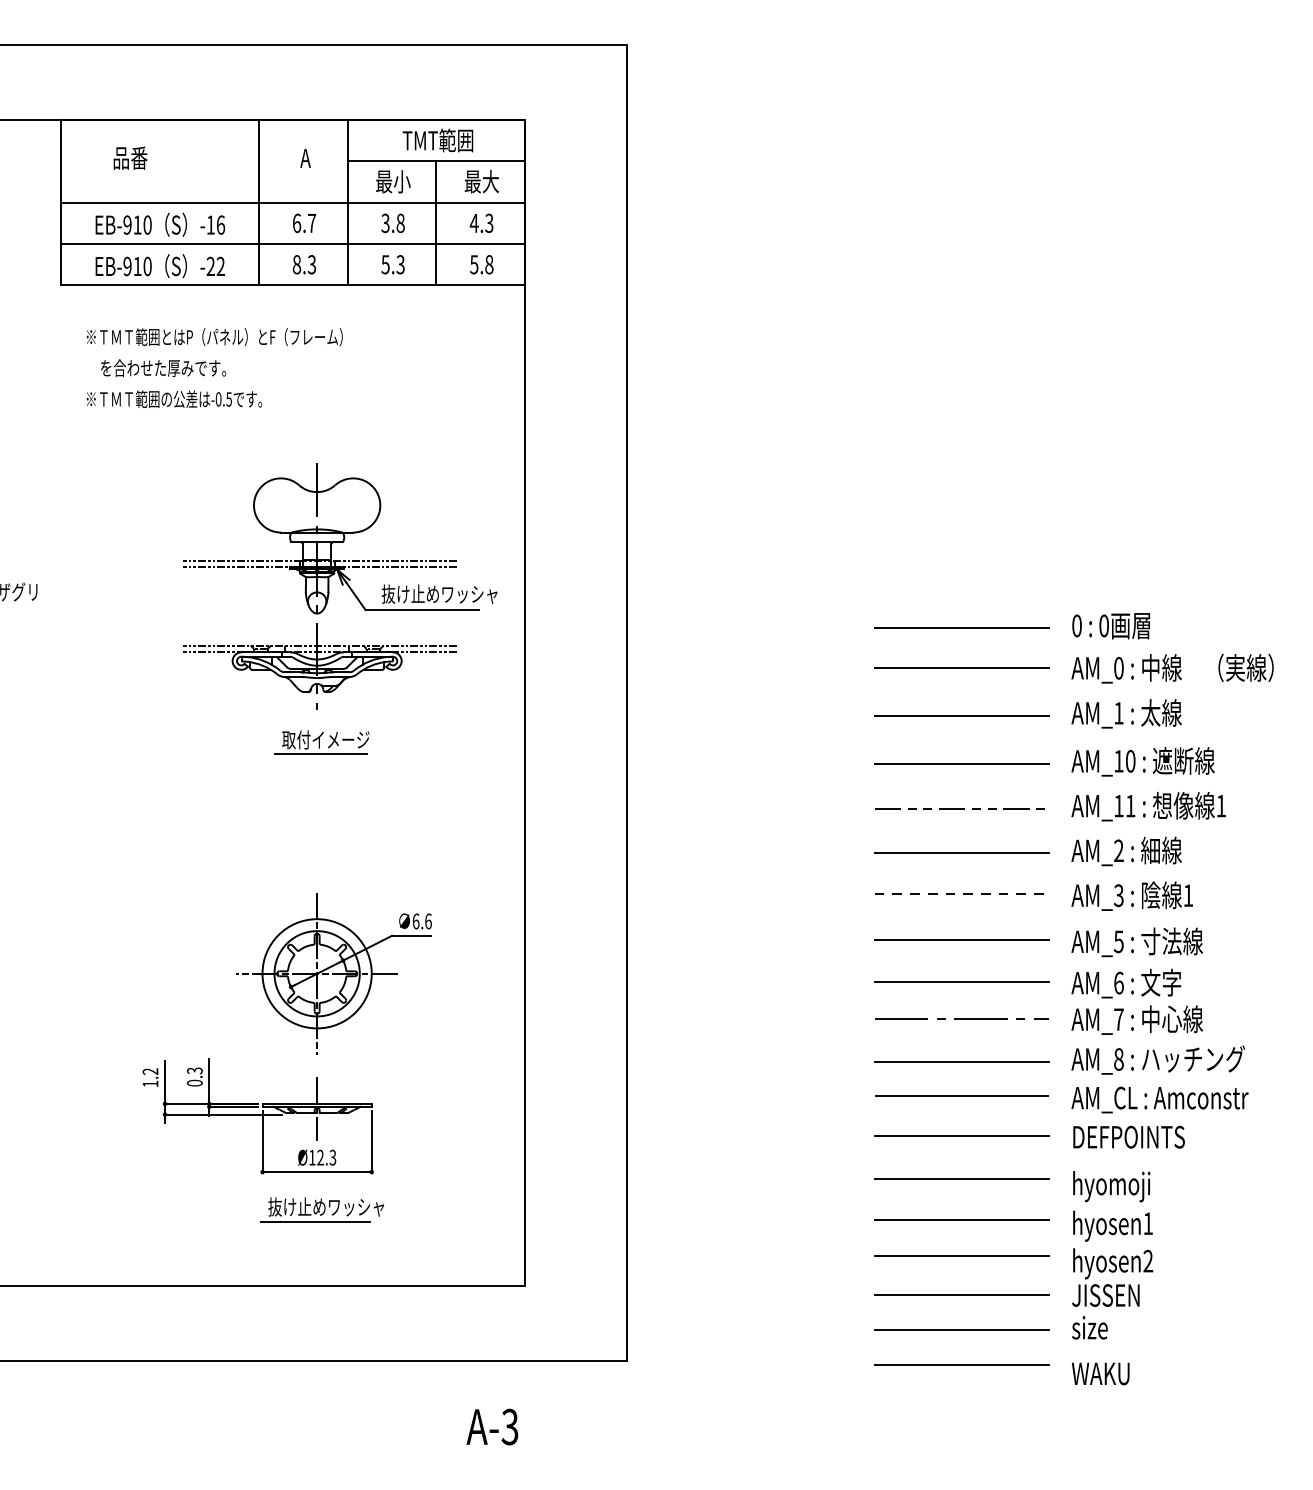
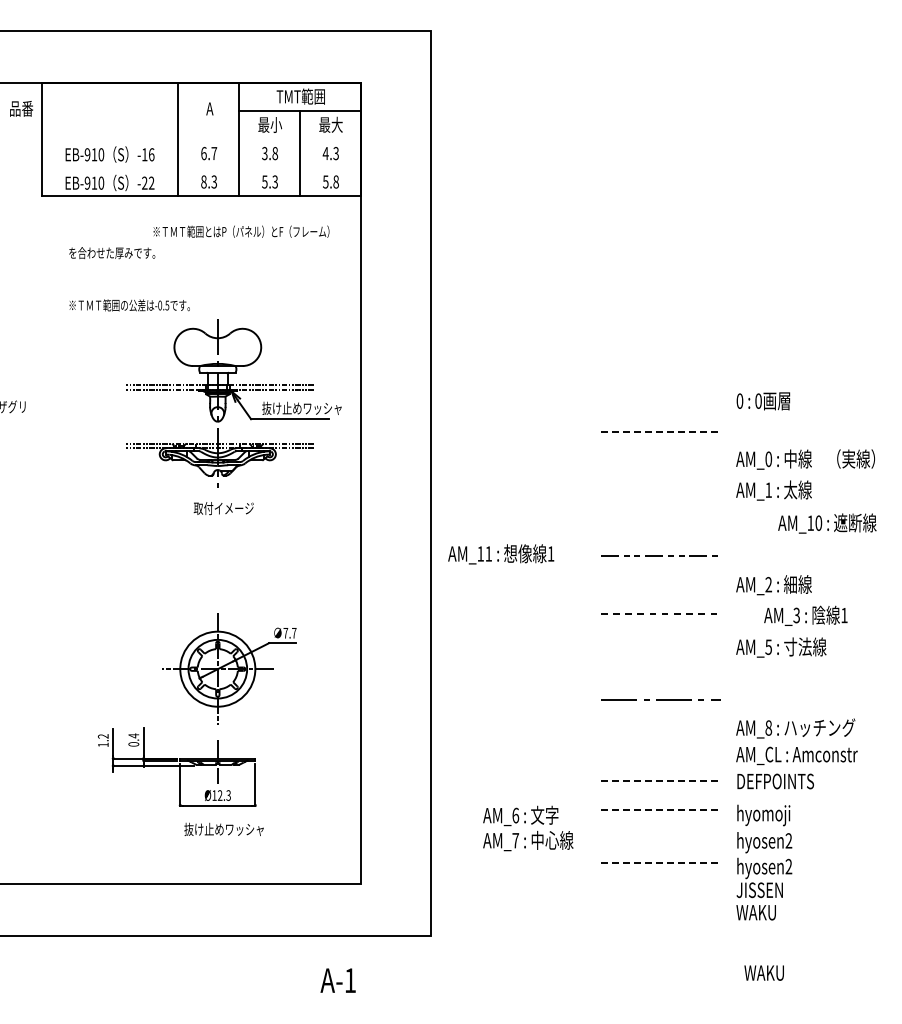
text: (130, 157) -> (21, 108), moved
line: (291, 202) -> (200, 139), removed
line: (291, 243) -> (200, 167), removed
text: (214, 336) -> (241, 231), moved
text: (174, 399) -> (129, 305), moved
text: (1111, 626) -> (763, 401), moved
line: (961, 627) -> (660, 431), solid -> dashed
line: (961, 668) -> (660, 459), removed
line: (961, 716) -> (660, 492), removed
line: (321, 754) -> (220, 518), removed
text: (1143, 761) -> (827, 523), moved
line: (961, 764) -> (660, 525), removed
text: (1149, 806) -> (501, 554), moved
line: (961, 853) -> (660, 586), removed
text: (1131, 895) -> (805, 615), moved
text: (421, 920) -> (289, 632), 6.6 -> 7.7
line: (961, 940) -> (660, 646), removed
line: (961, 981) -> (660, 674), removed
text: (1137, 1001) -> (528, 828), moved
line: (961, 1061) -> (660, 729), removed
text: (194, 1070) -> (133, 735), 0.3 -> 0.4
line: (961, 1095) -> (660, 752), removed
line: (961, 1135) -> (660, 780), solid -> dashed
line: (961, 1177) -> (660, 809), solid -> dashed
line: (961, 1220) -> (660, 838), removed
line: (315, 1221) -> (216, 839), removed
text: (1147, 1223) -> (788, 840), hyosen1 -> hyosen2
line: (961, 1255) -> (660, 862), solid -> dashed
line: (961, 1294) -> (660, 889), removed
text: (1099, 1327) -> (755, 912), size -> WAKU
line: (961, 1330) -> (660, 914), removed
line: (961, 1365) -> (660, 938), removed
text: (1099, 1373) -> (763, 972), moved
text: (508, 1426) -> (349, 980), A-3 -> A-1

